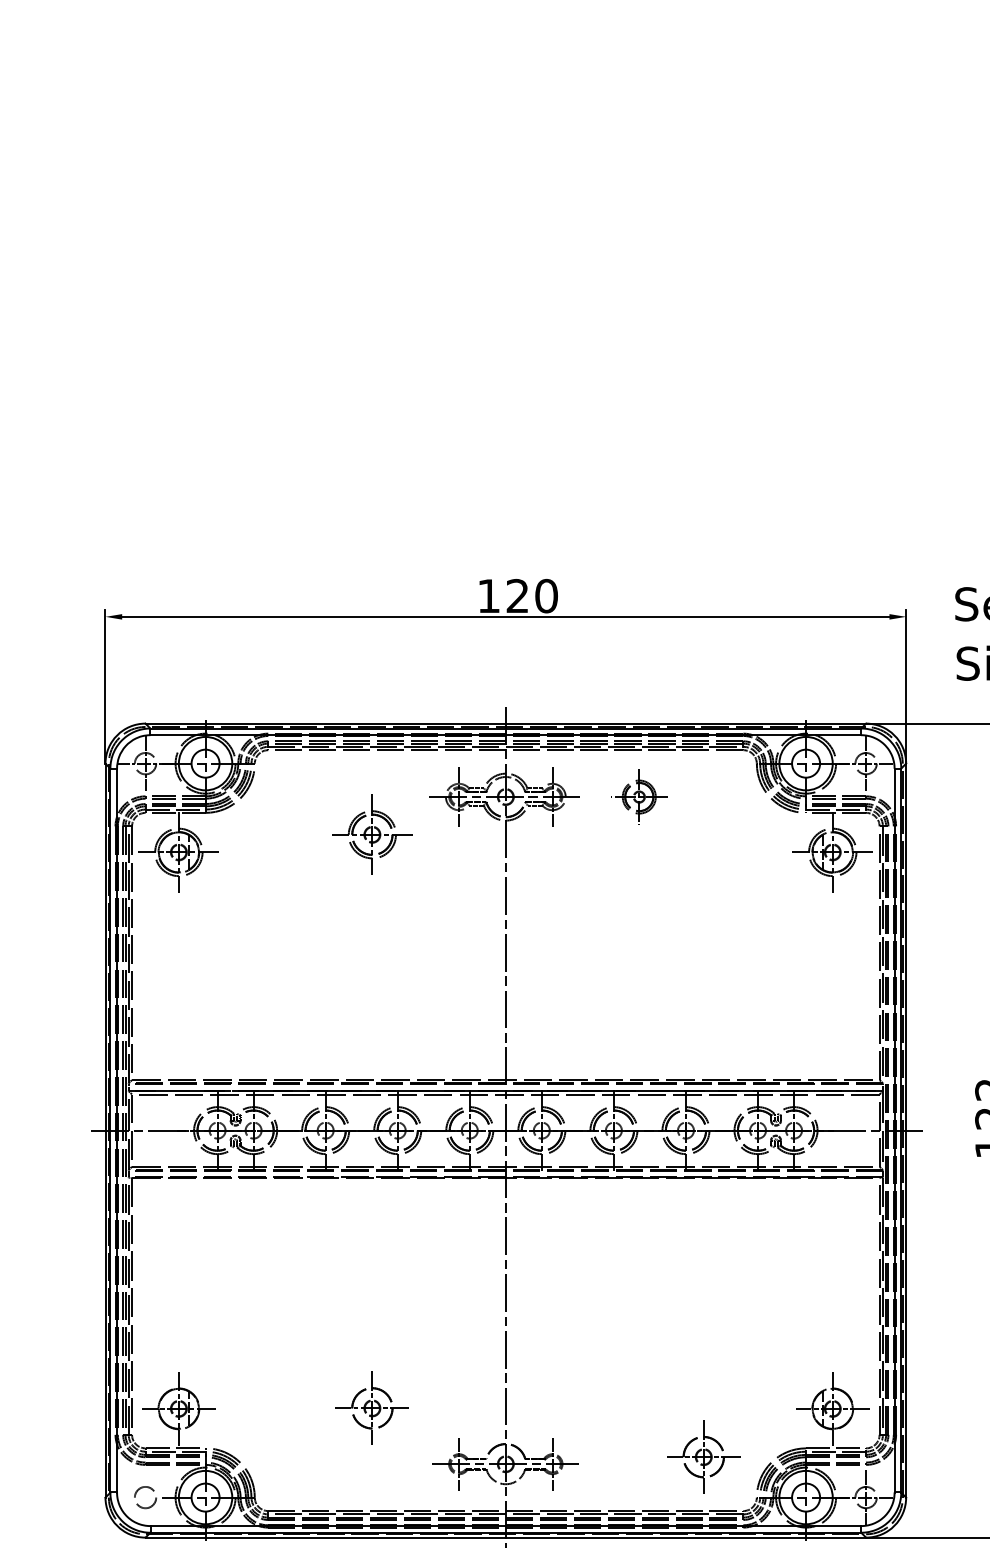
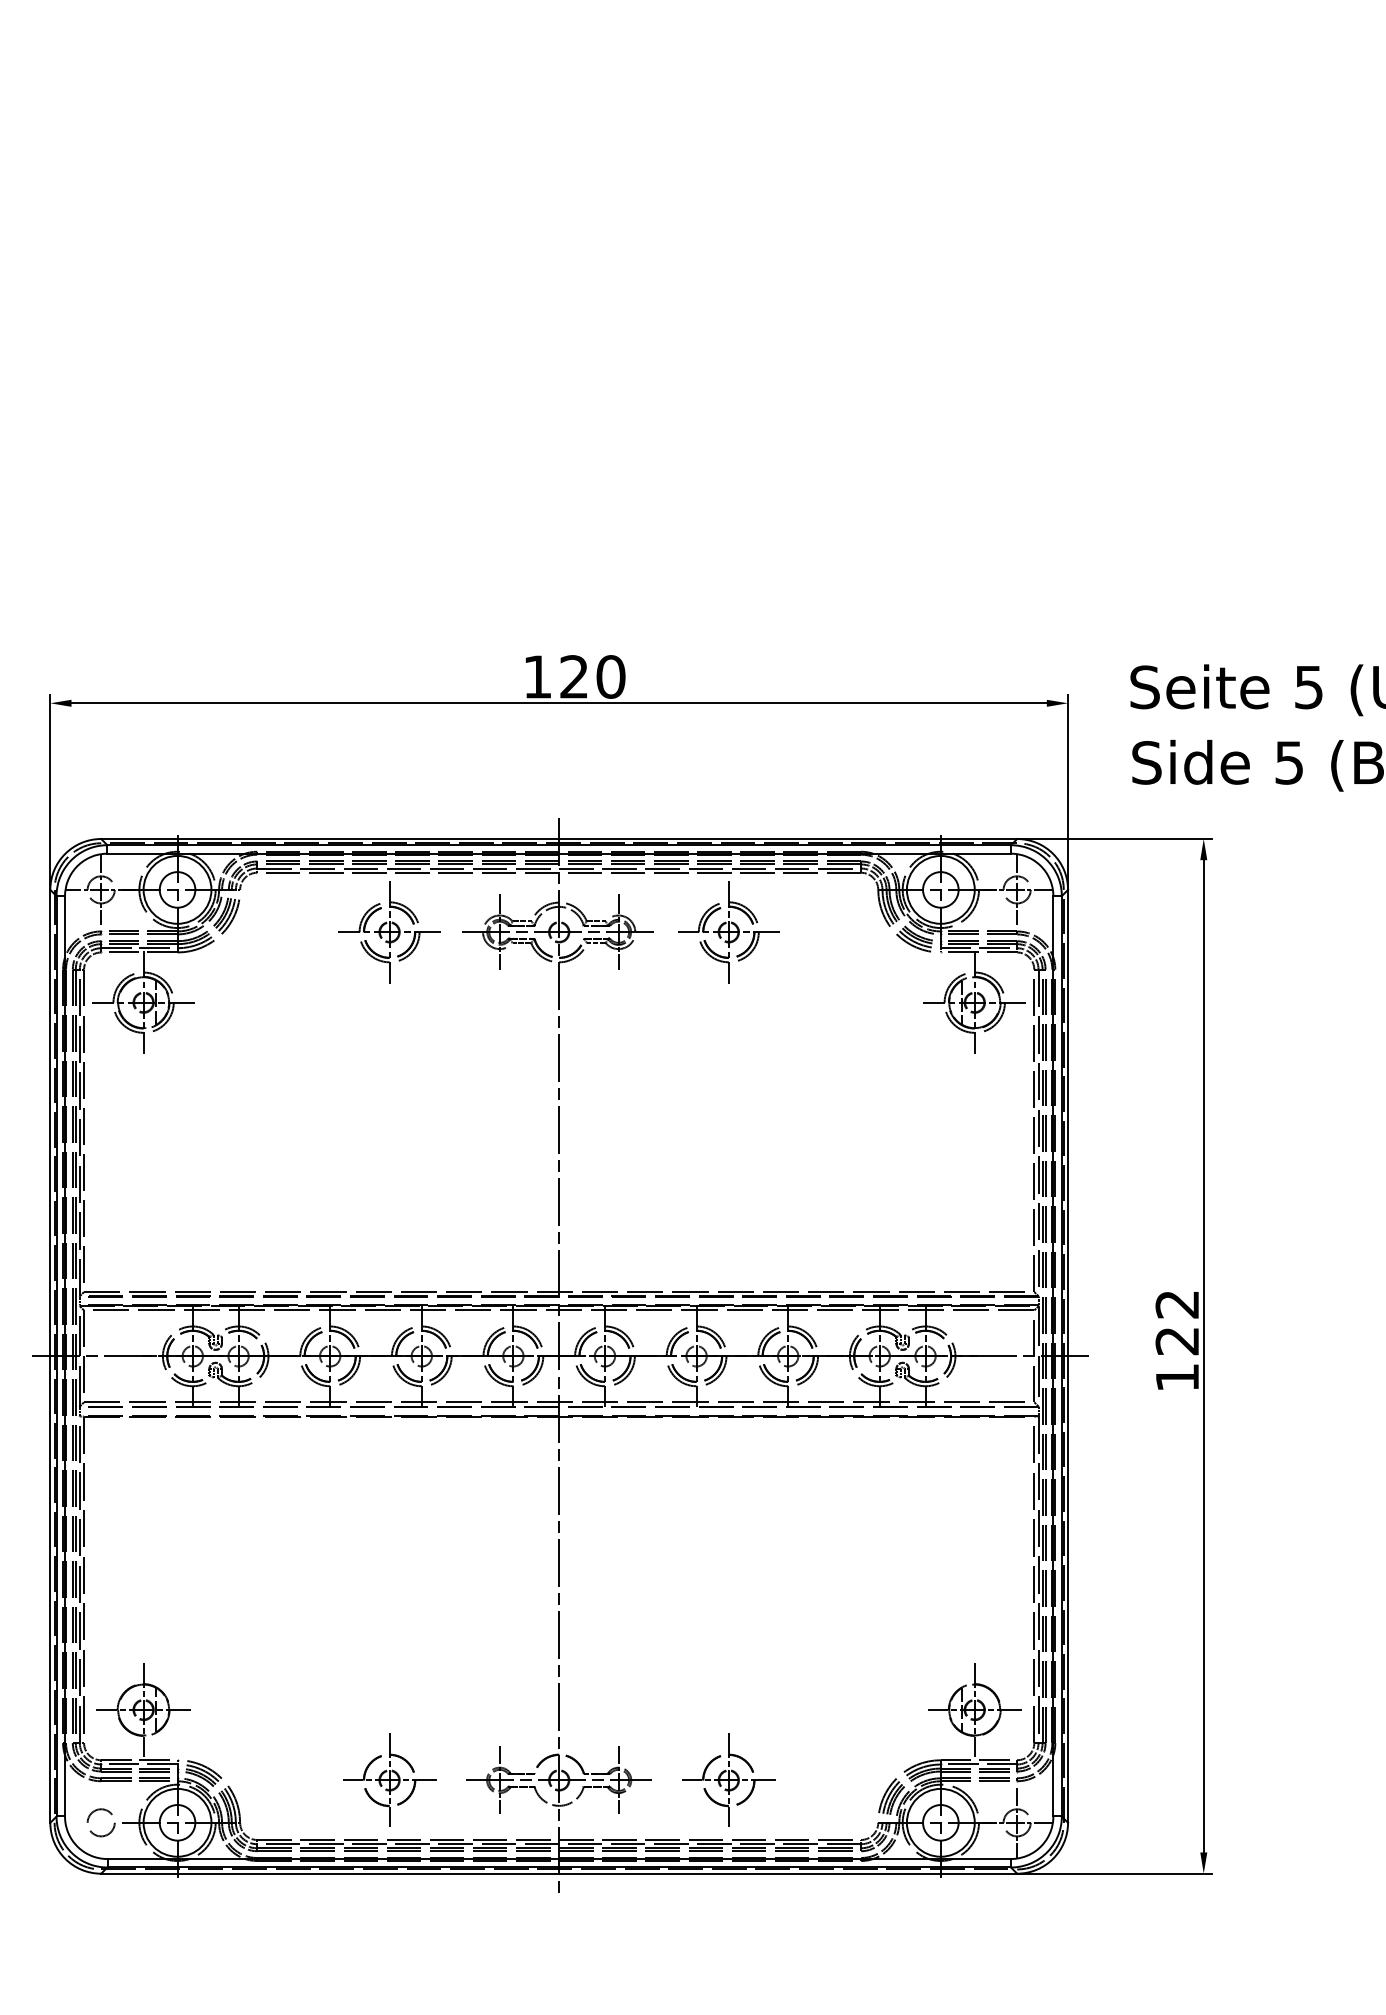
part: (639, 797) -> (728, 932), size x1.43
part: (372, 834) -> (389, 932), moved
part: (372, 1407) -> (389, 1779), moved
part: (703, 1456) -> (728, 1779), moved

